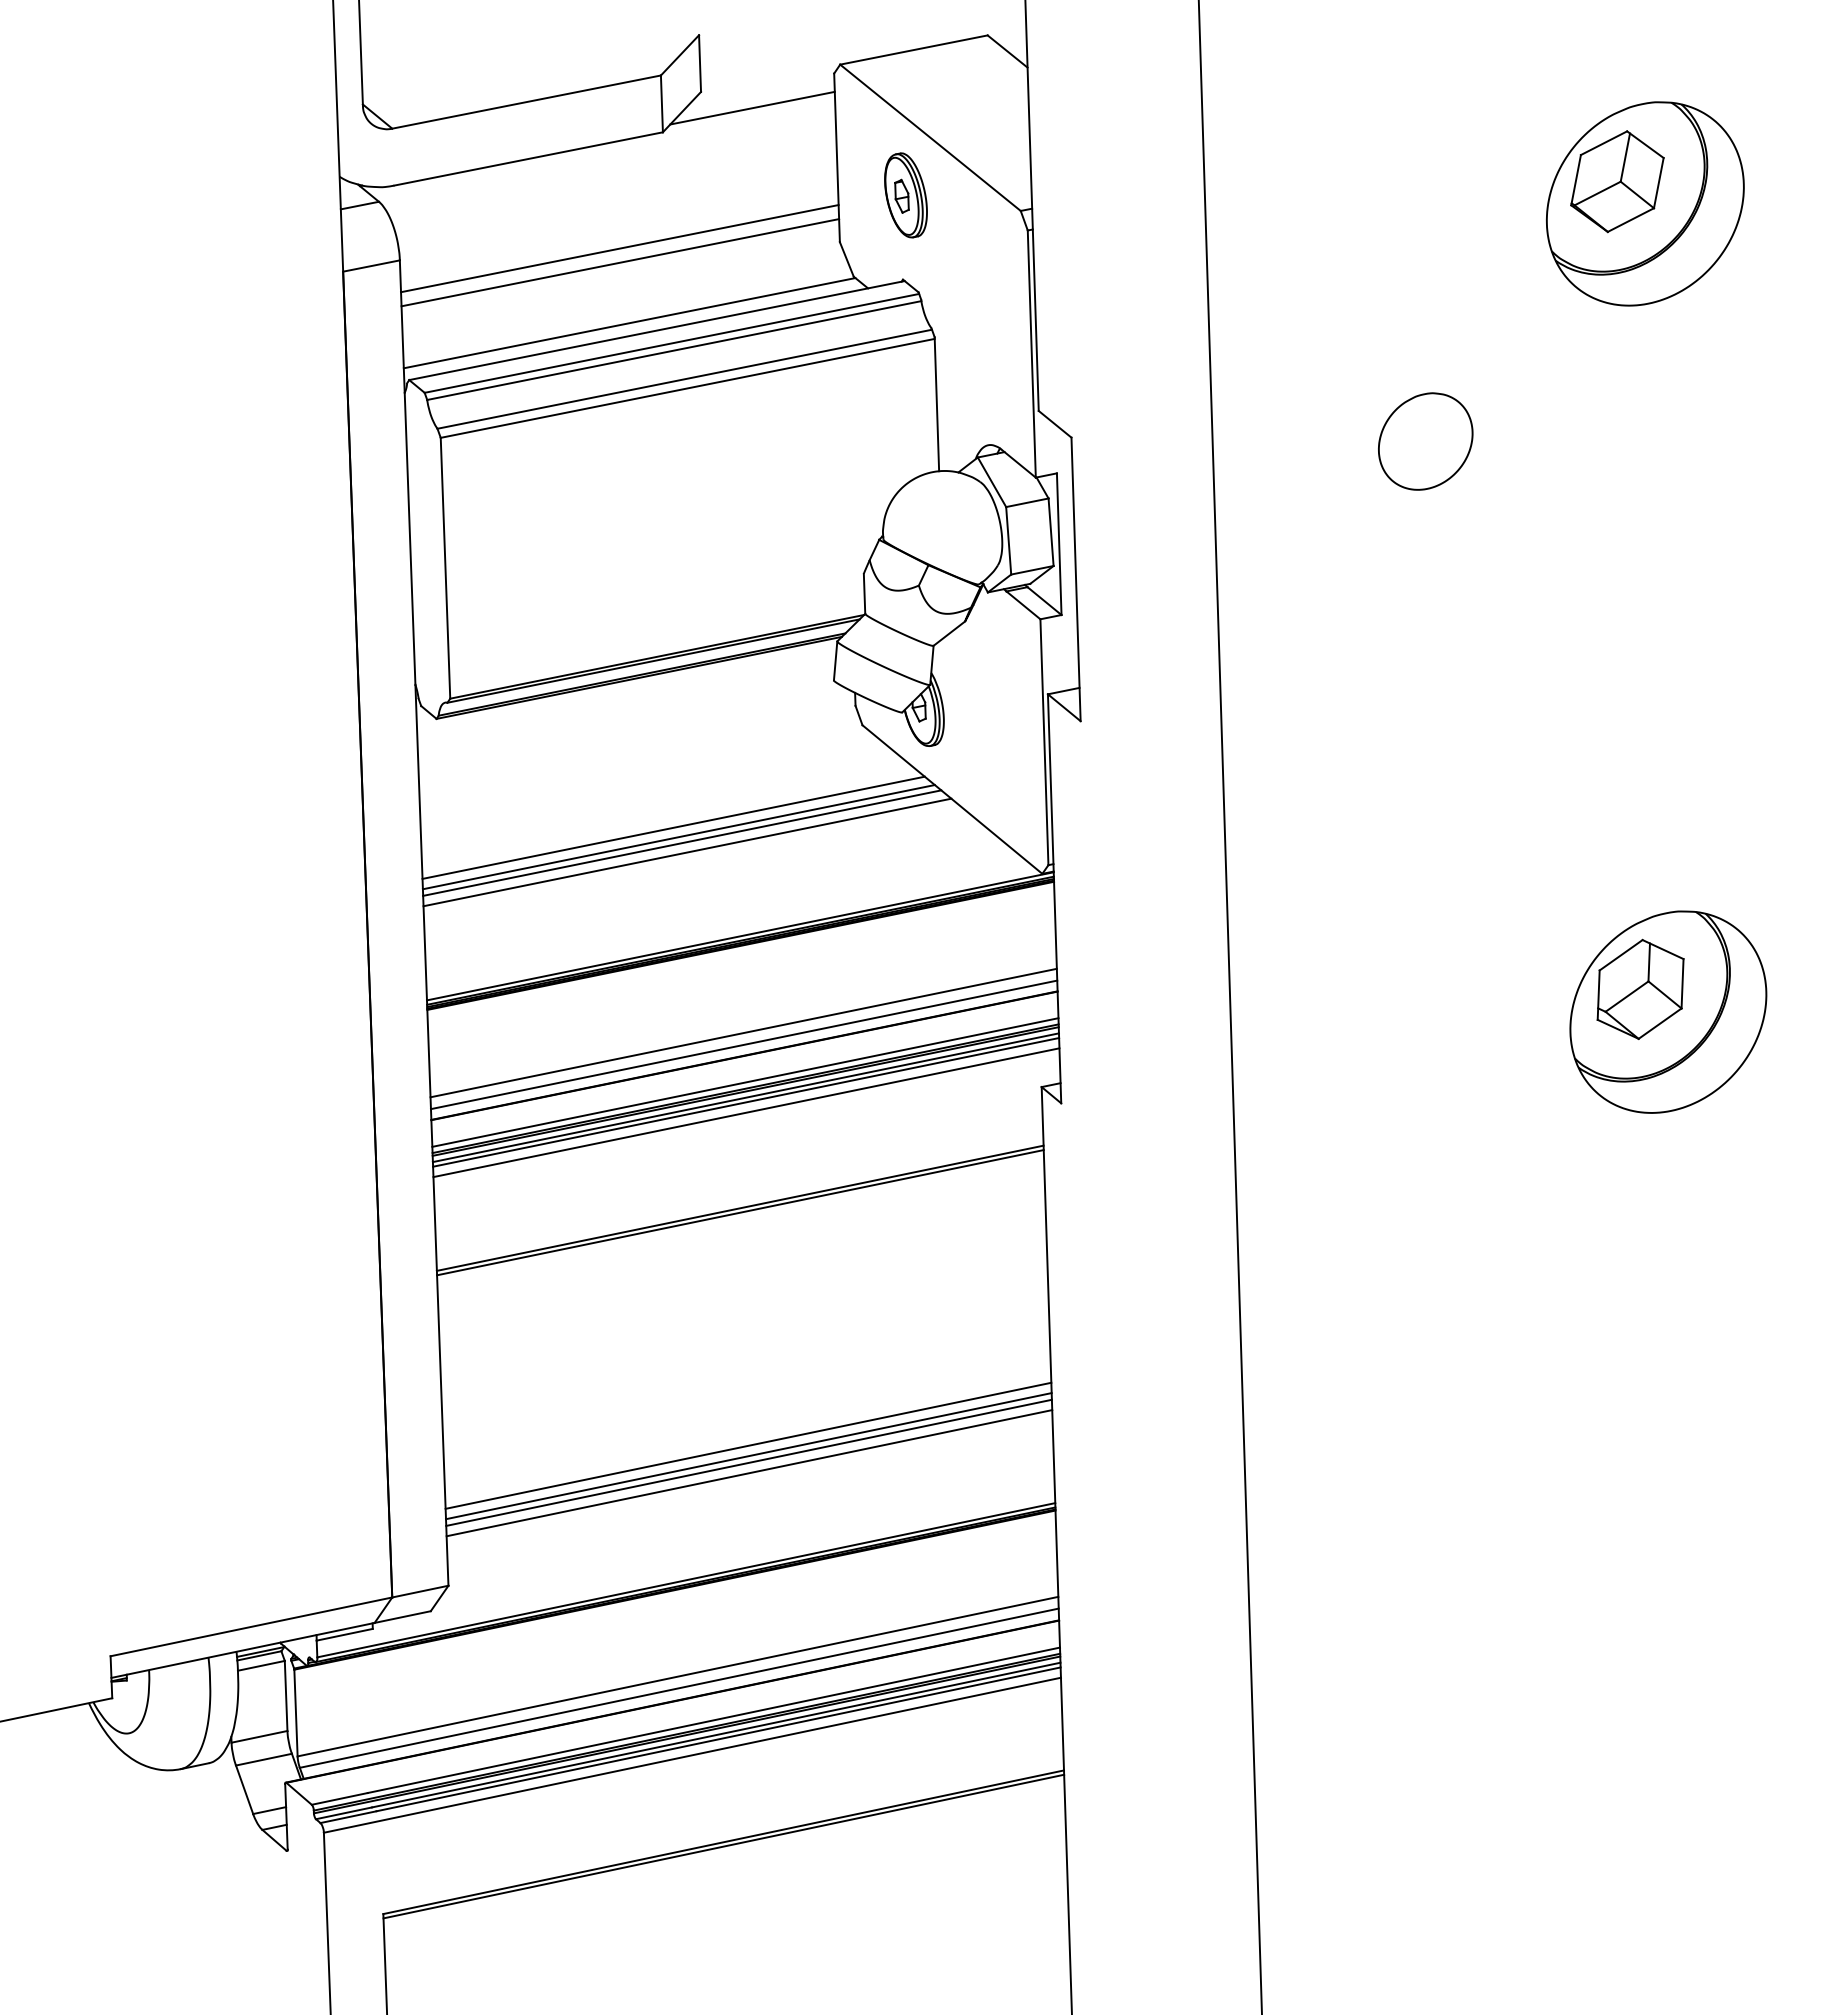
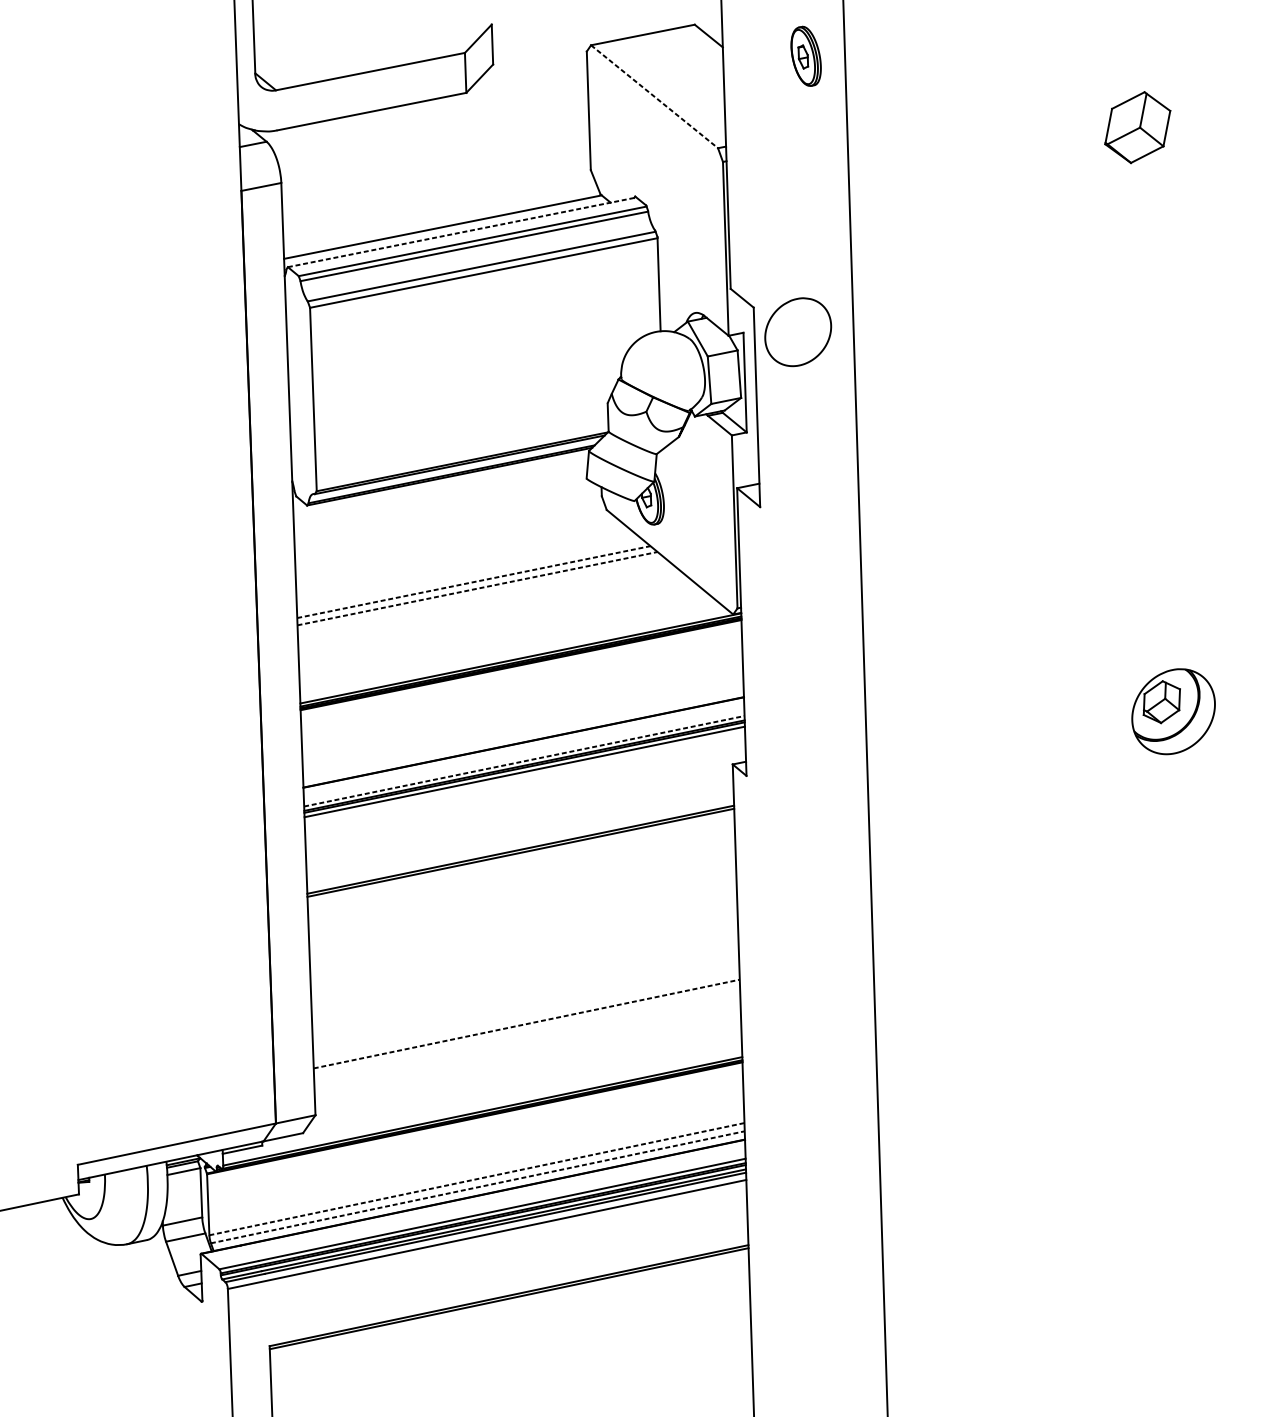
line: (752, 107) -> (529, 75), removed
line: (930, 138) -> (654, 97), solid -> dashed
part: (905, 195) -> (805, 56), moved
part: (1645, 203) -> (1157, 142), removed
line: (619, 248) -> (435, 174), removed
line: (620, 262) -> (436, 184), removed
line: (656, 330) -> (461, 232), solid -> dashed
part: (1425, 441) -> (798, 332), moved
line: (674, 827) -> (474, 581), solid -> dashed
line: (679, 837) -> (478, 588), solid -> dashed
line: (682, 842) -> (480, 592), removed
line: (687, 852) -> (483, 599), removed
part: (1668, 1011) -> (1173, 711), size x0.6
line: (743, 1032) -> (523, 726), removed
line: (743, 1044) -> (523, 734), removed
line: (745, 1082) -> (524, 761), solid -> dashed
line: (746, 1102) -> (525, 775), removed
line: (746, 1112) -> (525, 782), removed
line: (748, 1445) -> (526, 1016), removed
line: (749, 1456) -> (527, 1024), solid -> dashed
line: (748, 1462) -> (526, 1028), removed
line: (749, 1473) -> (527, 1036), removed
line: (677, 1676) -> (476, 1179), solid -> dashed
line: (679, 1688) -> (478, 1187), solid -> dashed

